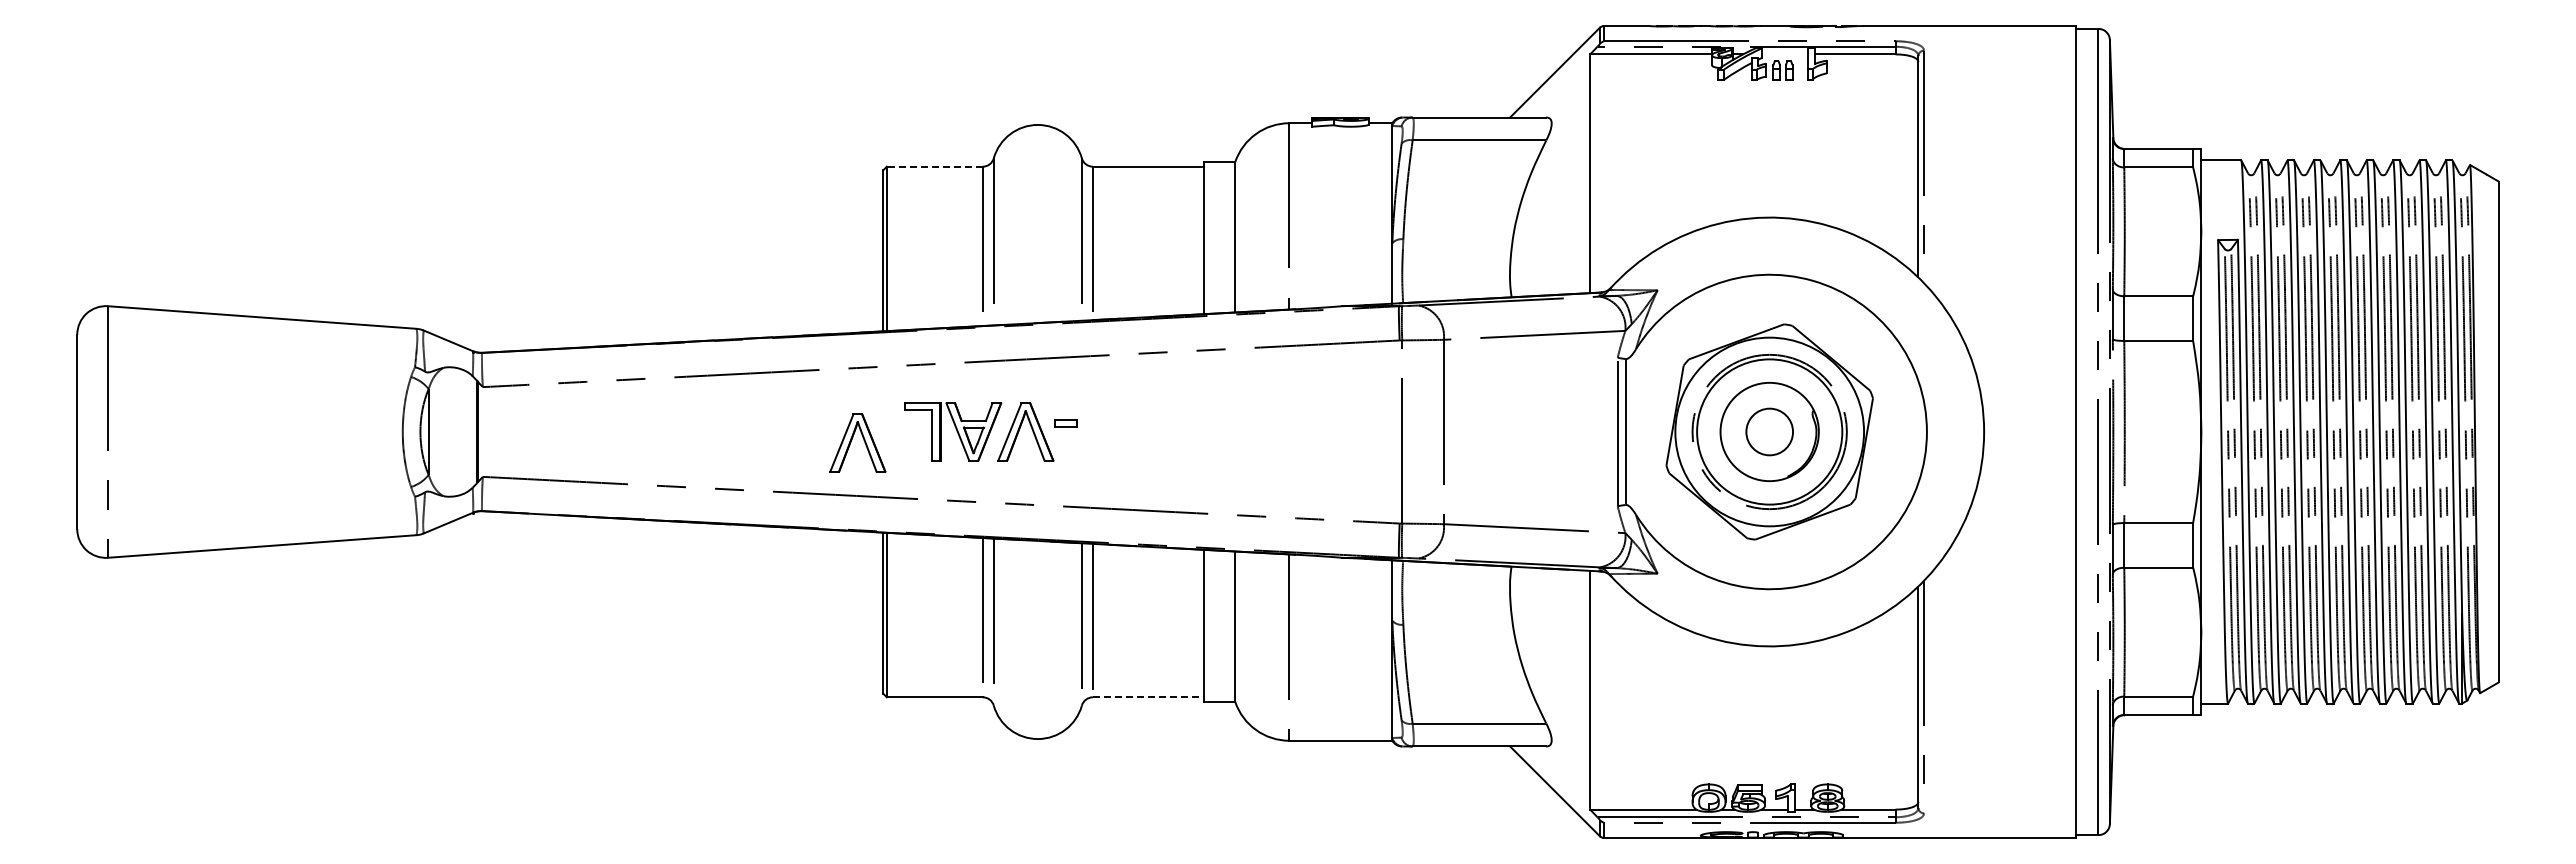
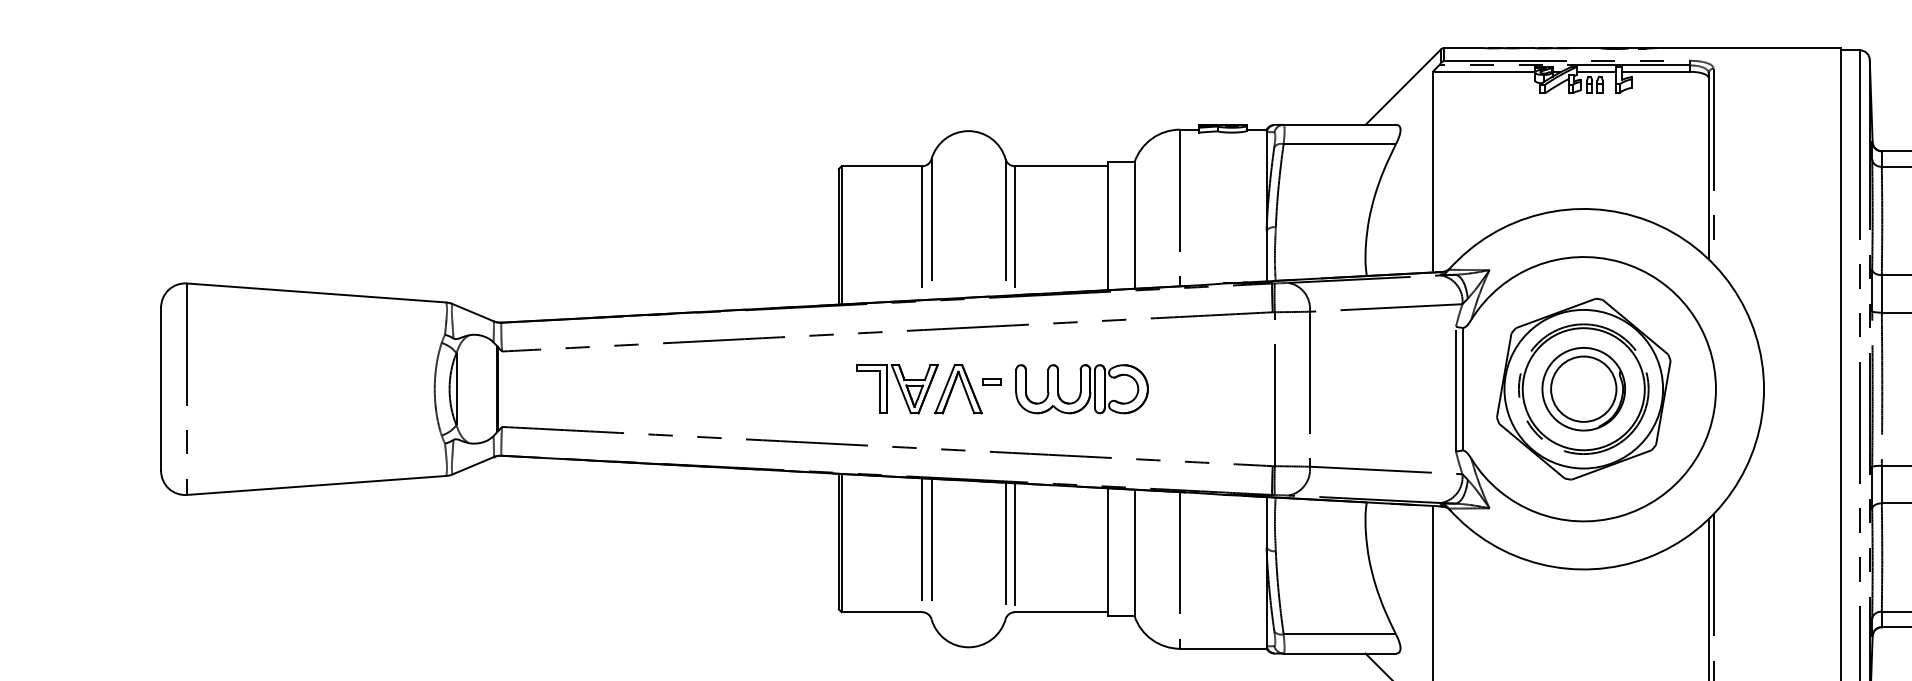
line: (1785, 54) -> (1597, 71), added
line: (934, 166) -> (881, 166), dashed -> solid
part: (1172, 431) -> (1081, 388), added
circle: (1769, 431) -> (1583, 388), size x1.67
part: (857, 442) -> (816, 398), removed
line: (1148, 697) -> (1061, 612), dashed -> solid

